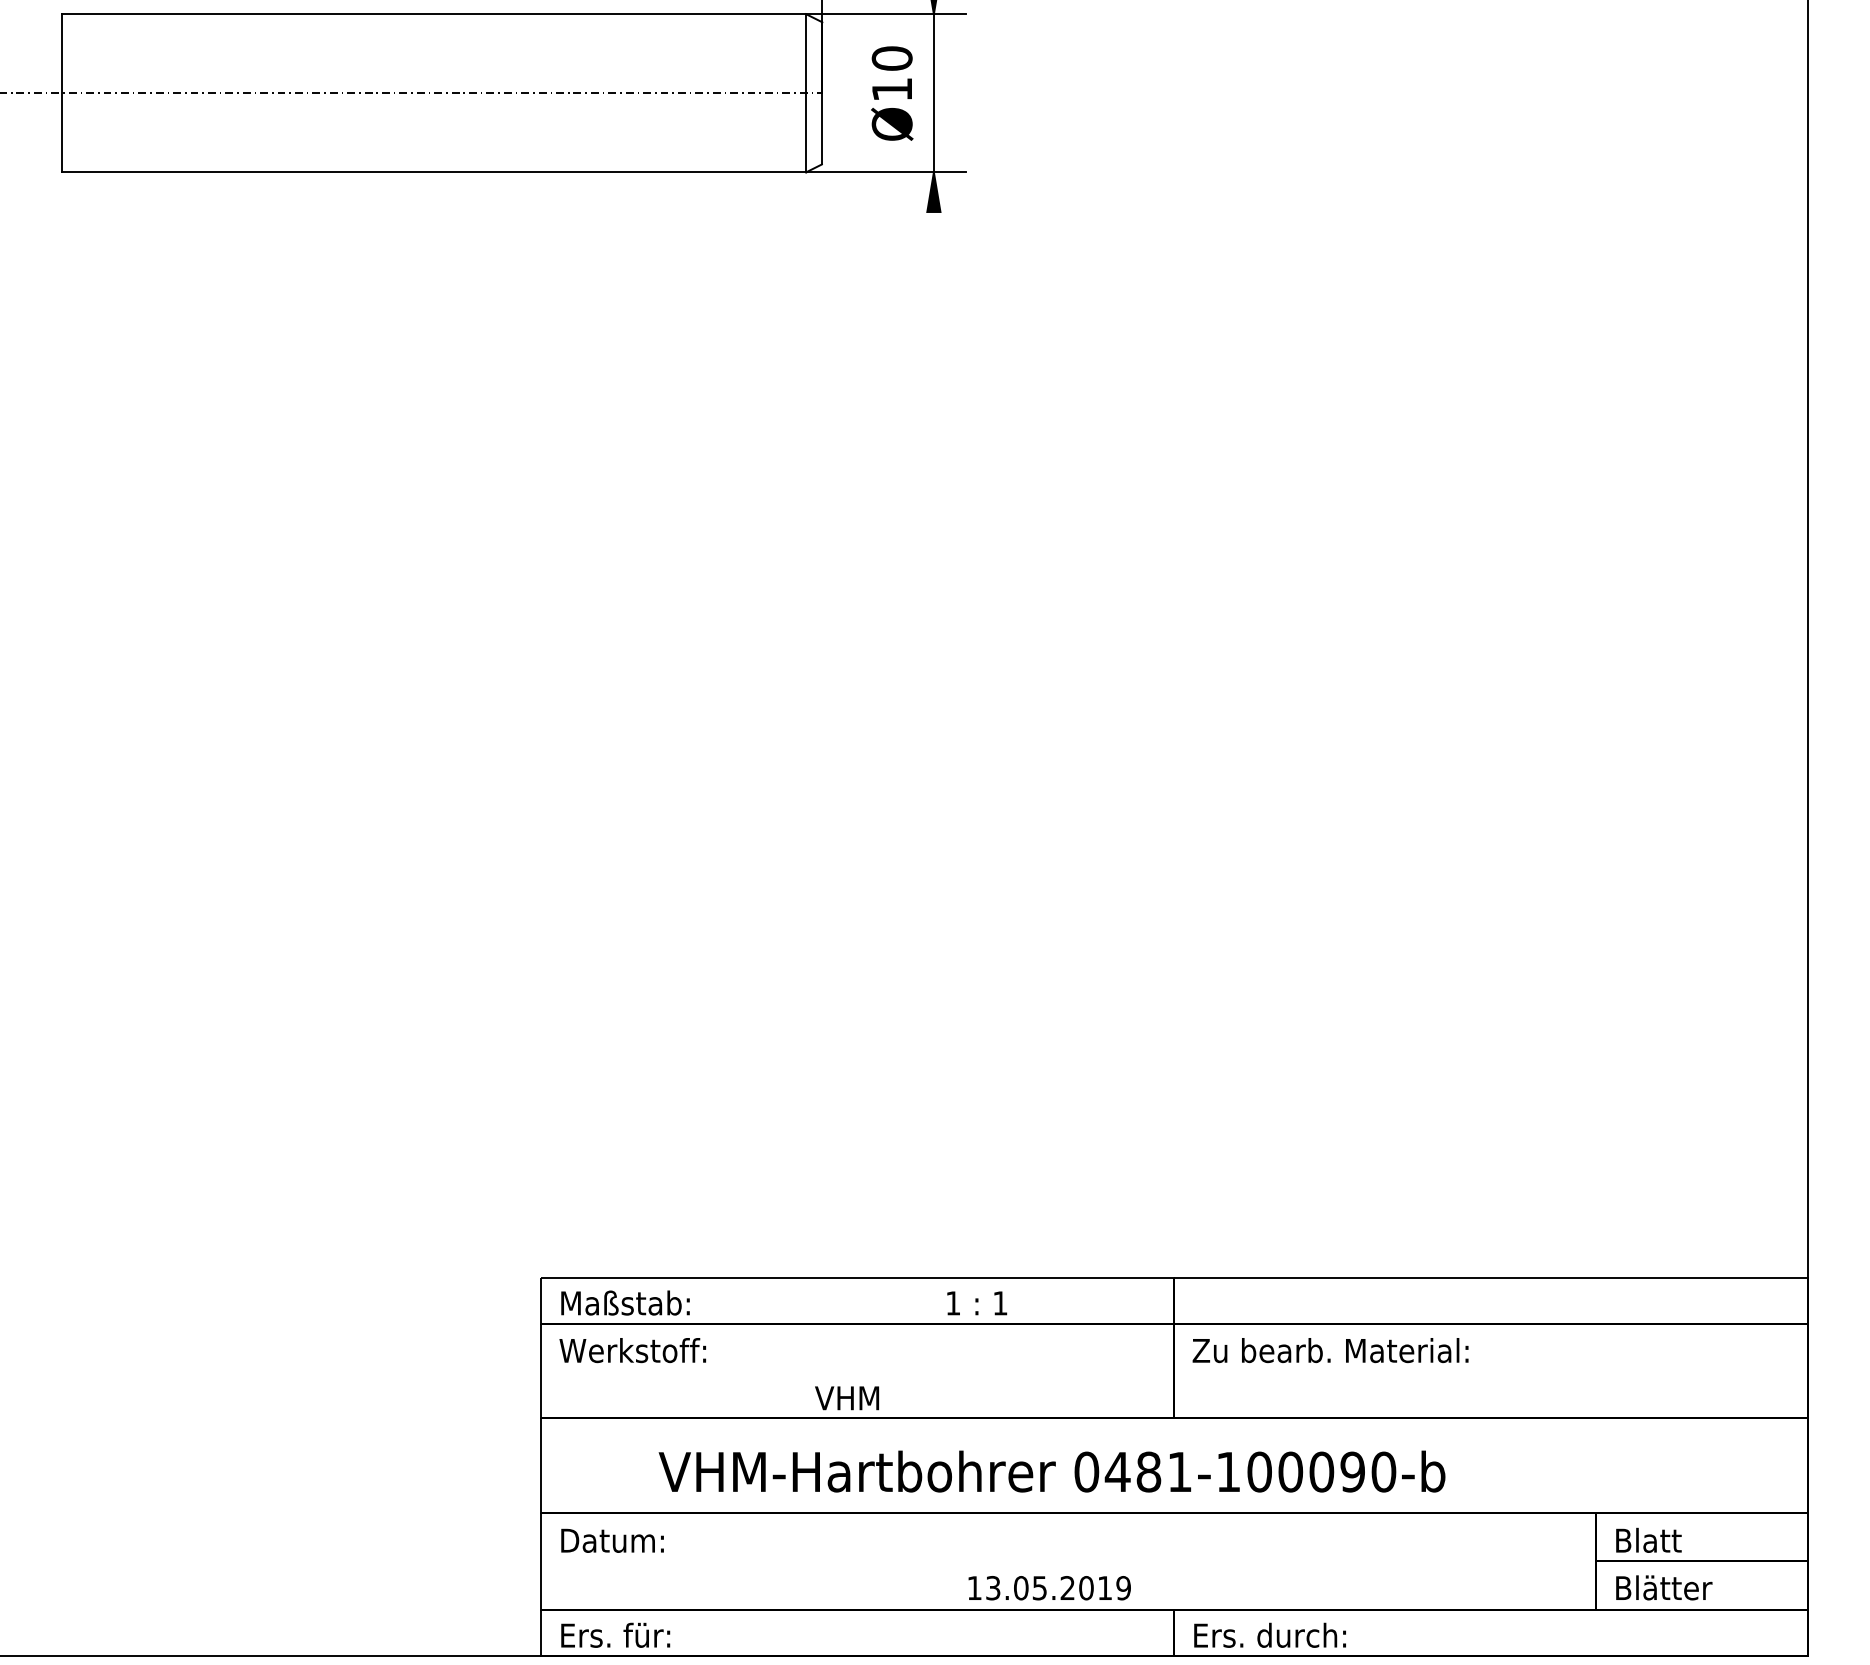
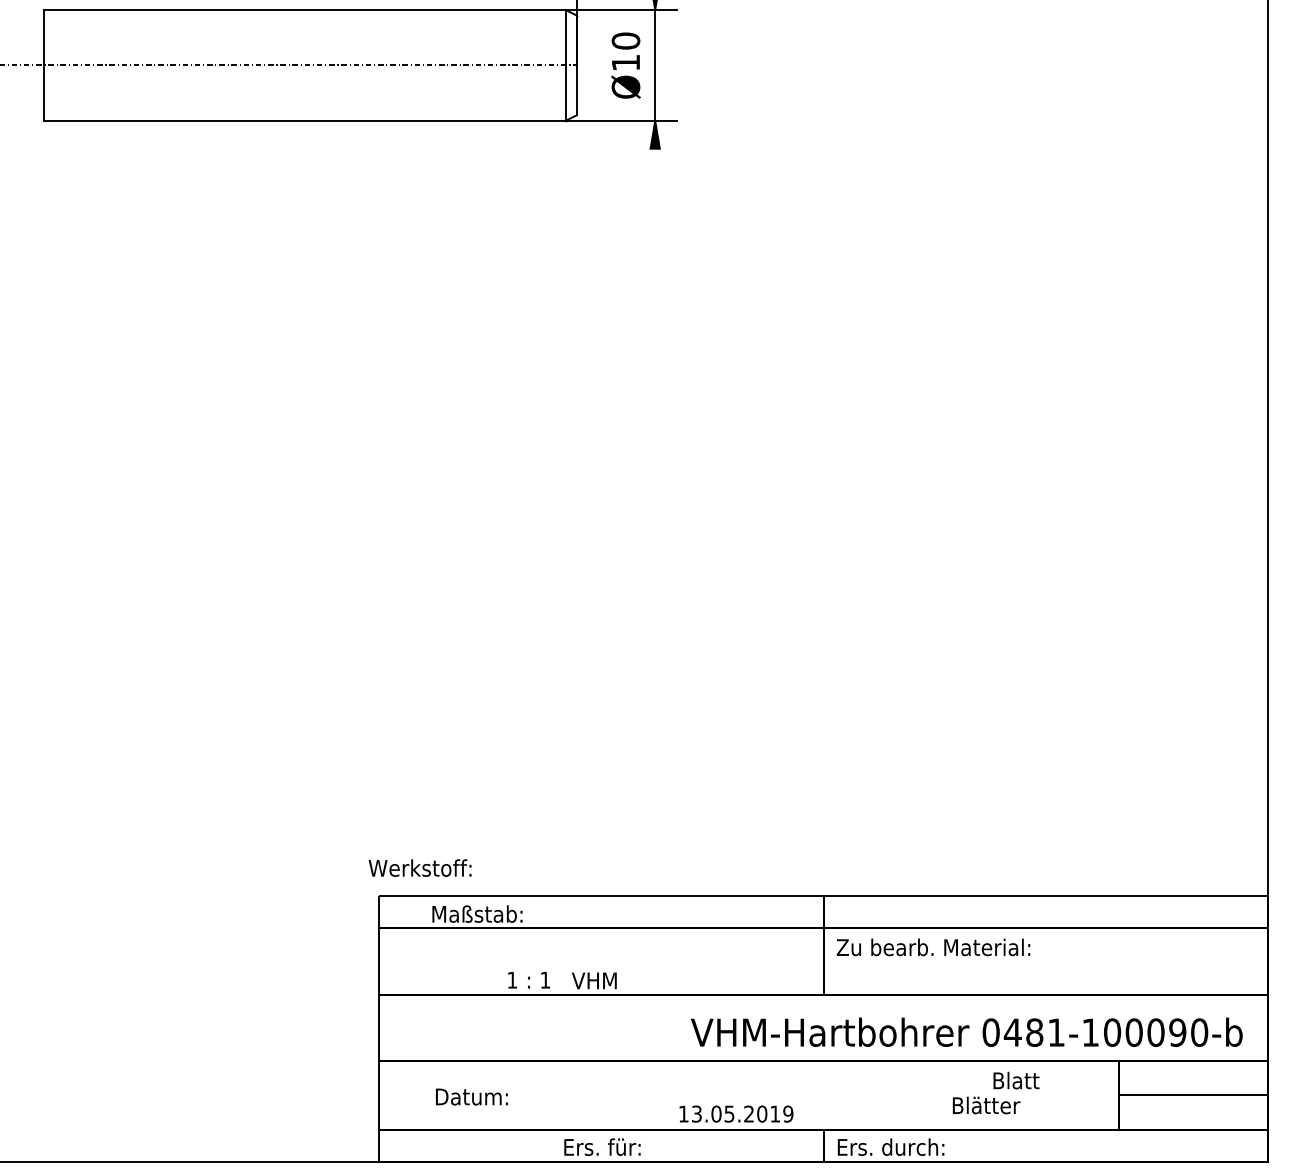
text: (625, 1302) -> (477, 913), moved
text: (977, 1303) -> (529, 980), moved
text: (632, 1350) -> (419, 868), moved
text: (1051, 1471) -> (966, 1032), moved
text: (1648, 1539) -> (1016, 1079), moved
text: (612, 1540) -> (471, 1096), moved
text: (1664, 1587) -> (986, 1105), moved
text: (615, 1634) -> (602, 1146), moved

